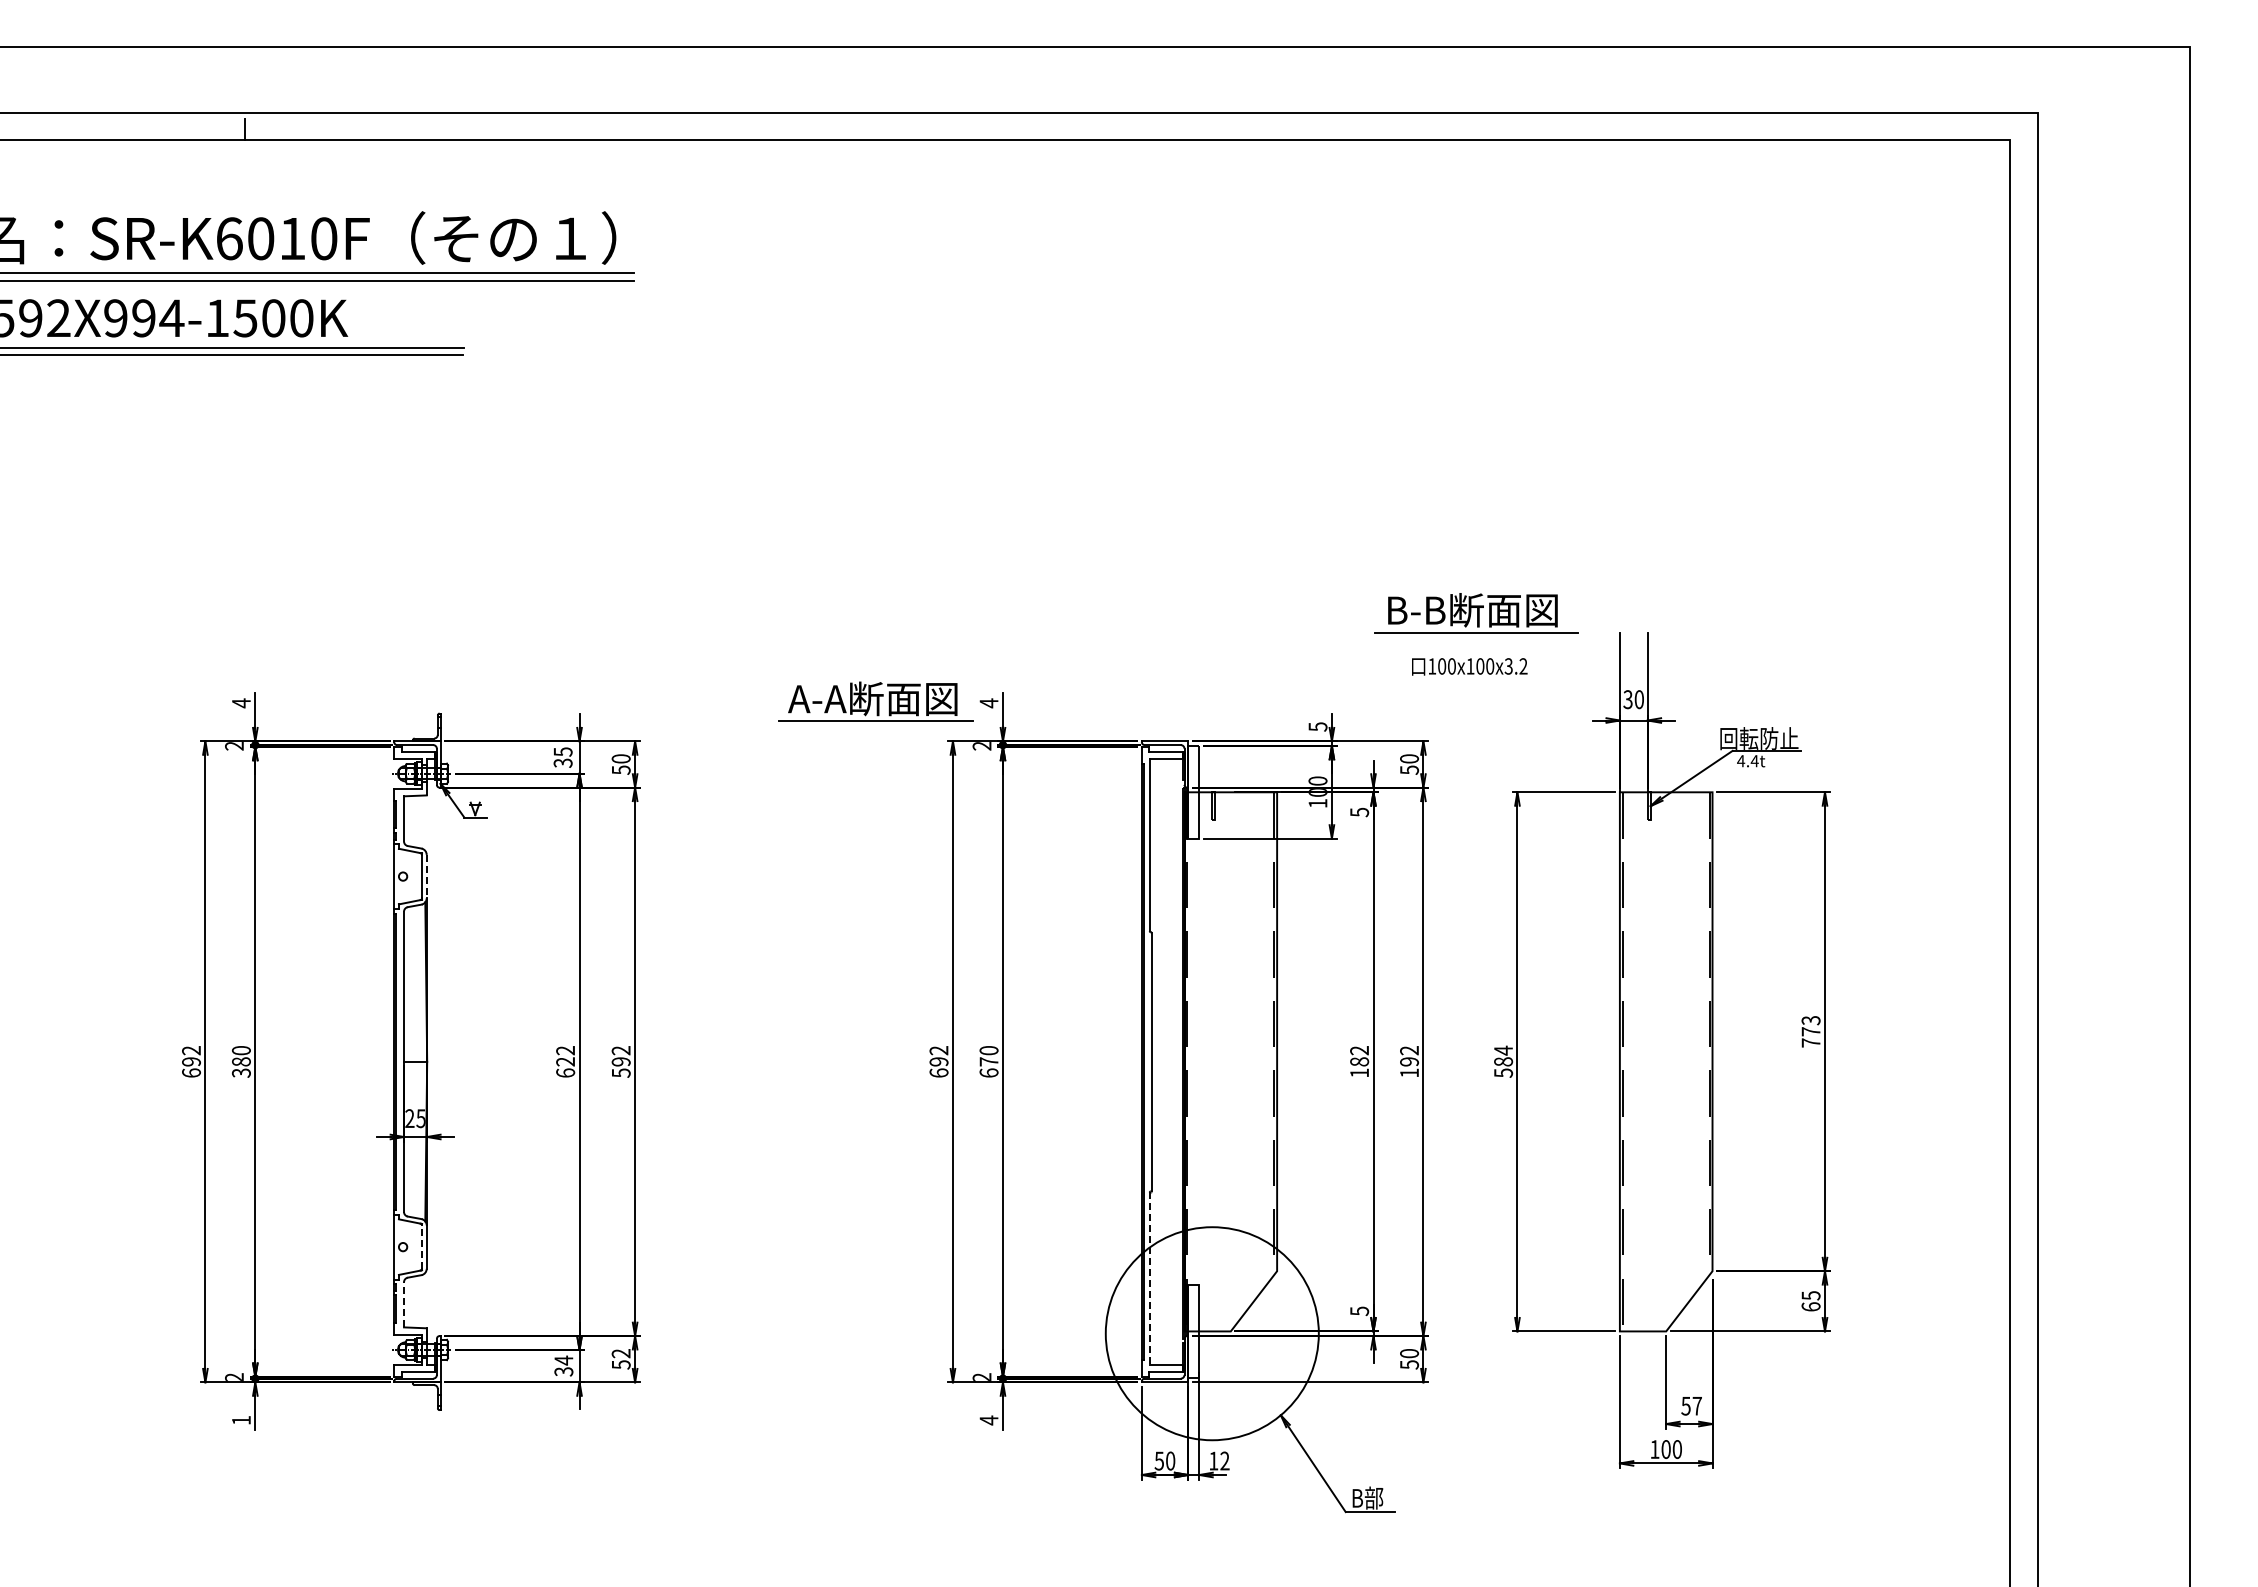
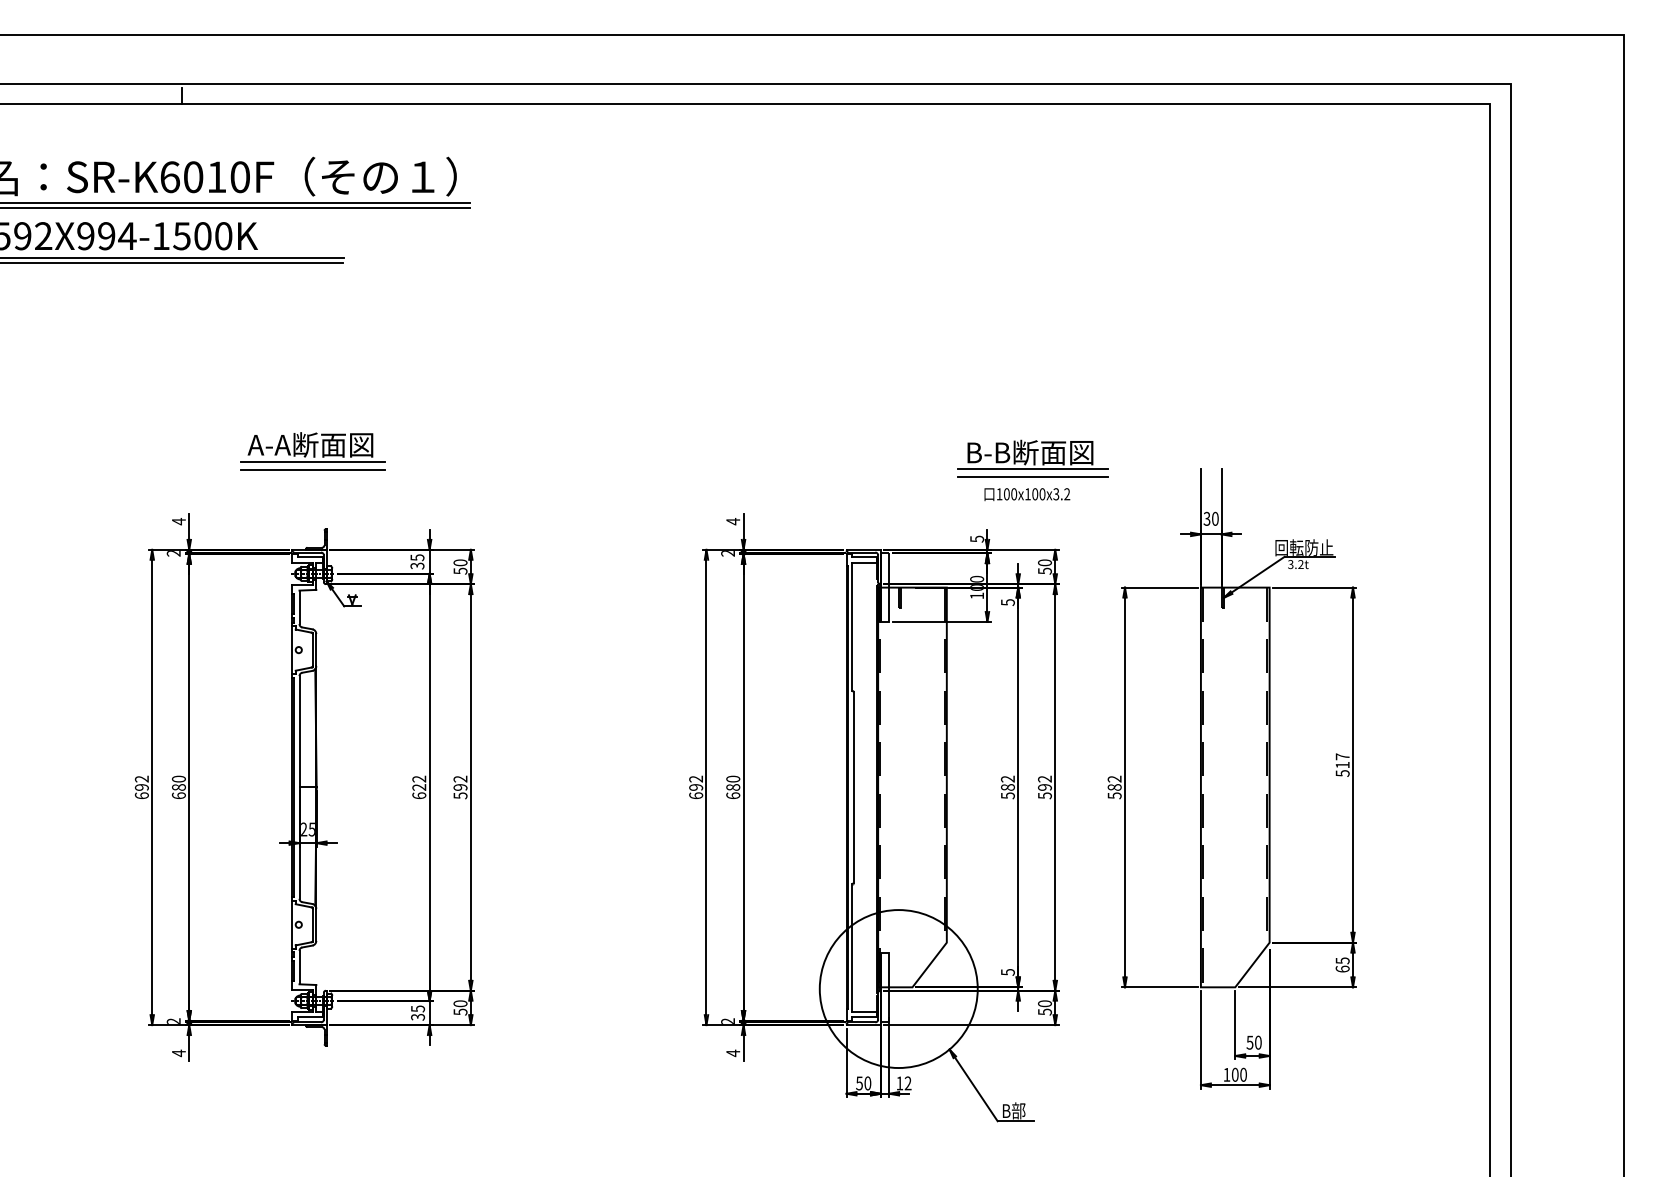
part: (1476, 613) -> (1033, 455), moved
line: (421, 633) -> (312, 469), added
line: (1393, 643) -> (1033, 477), added
text: (1469, 666) -> (1027, 494), moved
part: (875, 701) -> (312, 446), moved
text: (1747, 761) -> (1295, 564), 4.4t -> 3.2t
line: (426, 876) -> (316, 650), dashed -> solid
text: (1810, 1031) -> (1342, 764), 773 -> 517
text: (1503, 1050) -> (1114, 779), 584 -> 582
text: (988, 1061) -> (732, 787), 670 -> 680
text: (240, 1072) -> (178, 795), 380 -> 680
text: (1359, 1072) -> (1007, 795), 182 -> 582
text: (1409, 1072) -> (1044, 795), 192 -> 592
line: (422, 1247) -> (313, 925), dashed -> solid
line: (1149, 1279) -> (852, 948), dashed -> solid
line: (404, 1304) -> (299, 967), dashed -> solid
text: (620, 1353) -> (459, 1003), 52 -> 50
text: (563, 1360) -> (417, 1008), 34 -> 35
text: (1696, 1405) -> (1257, 1042), 57 -> 50
text: (241, 1420) -> (179, 1053), 1 -> 4

